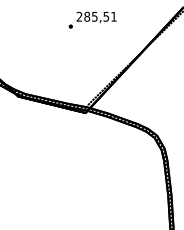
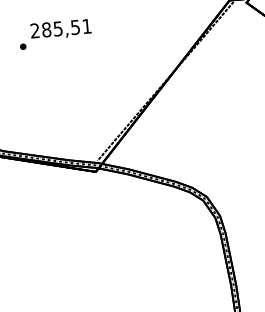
text: (92, 19) -> (55, 33), moved

